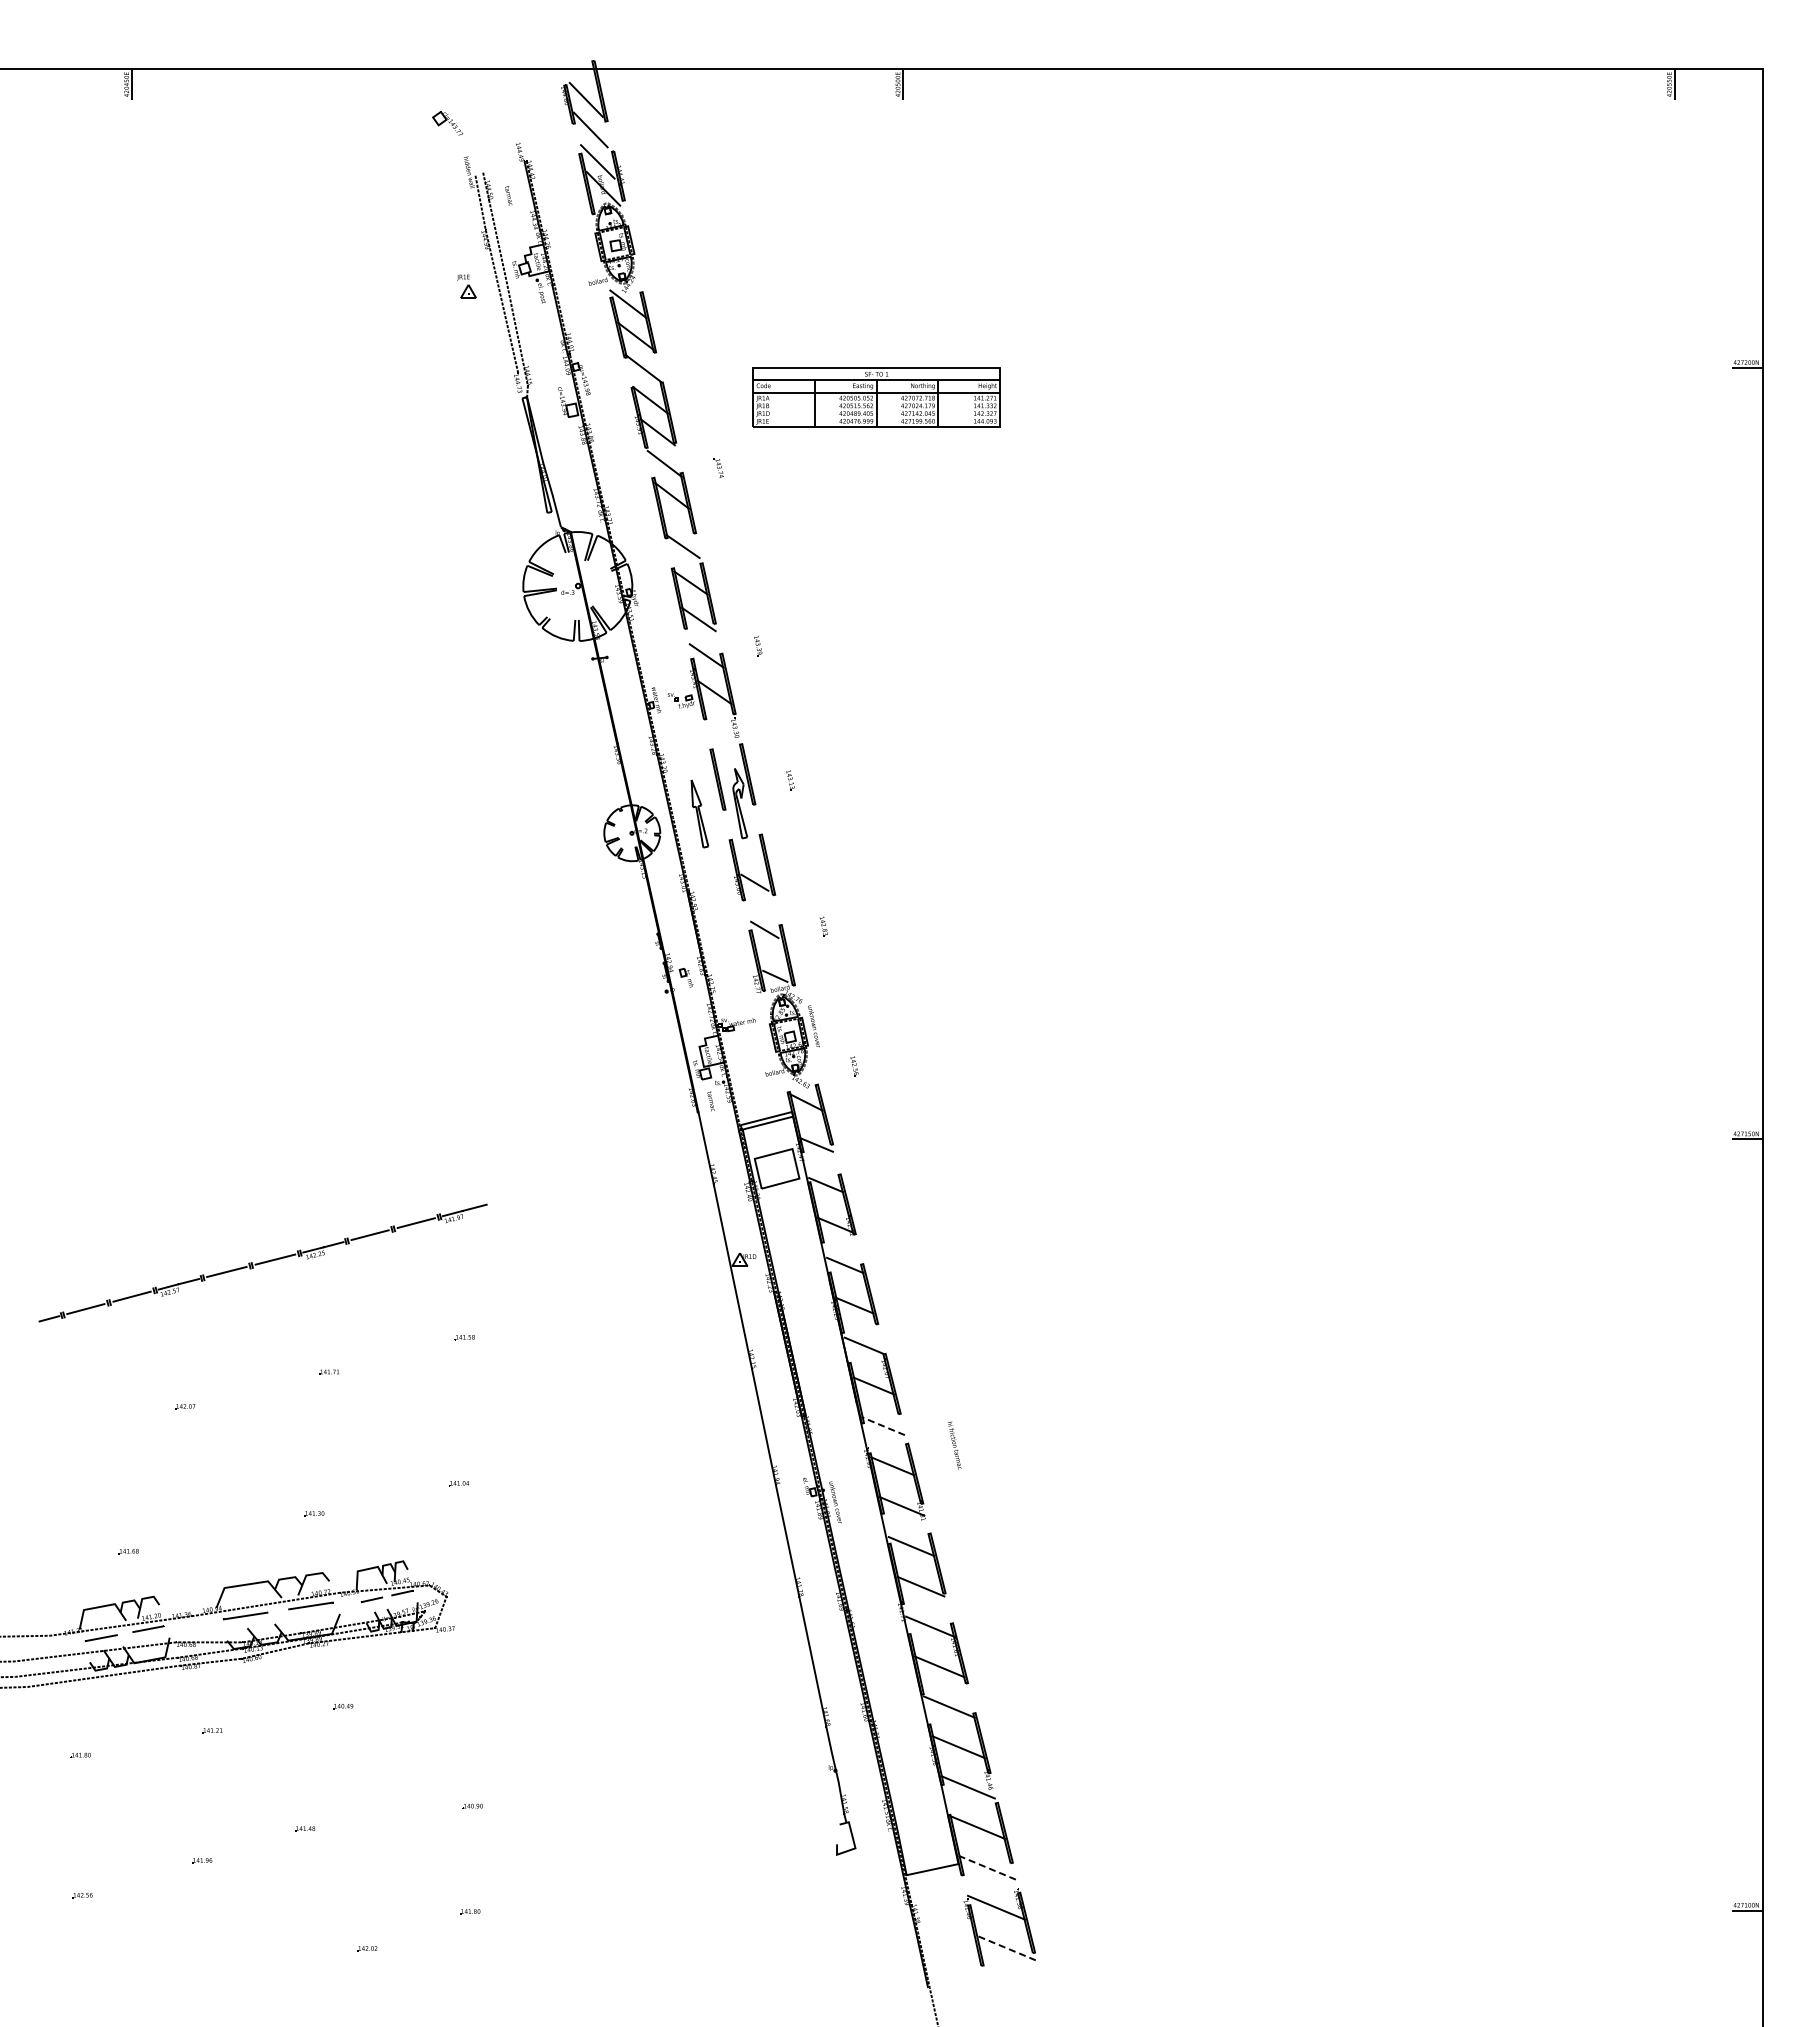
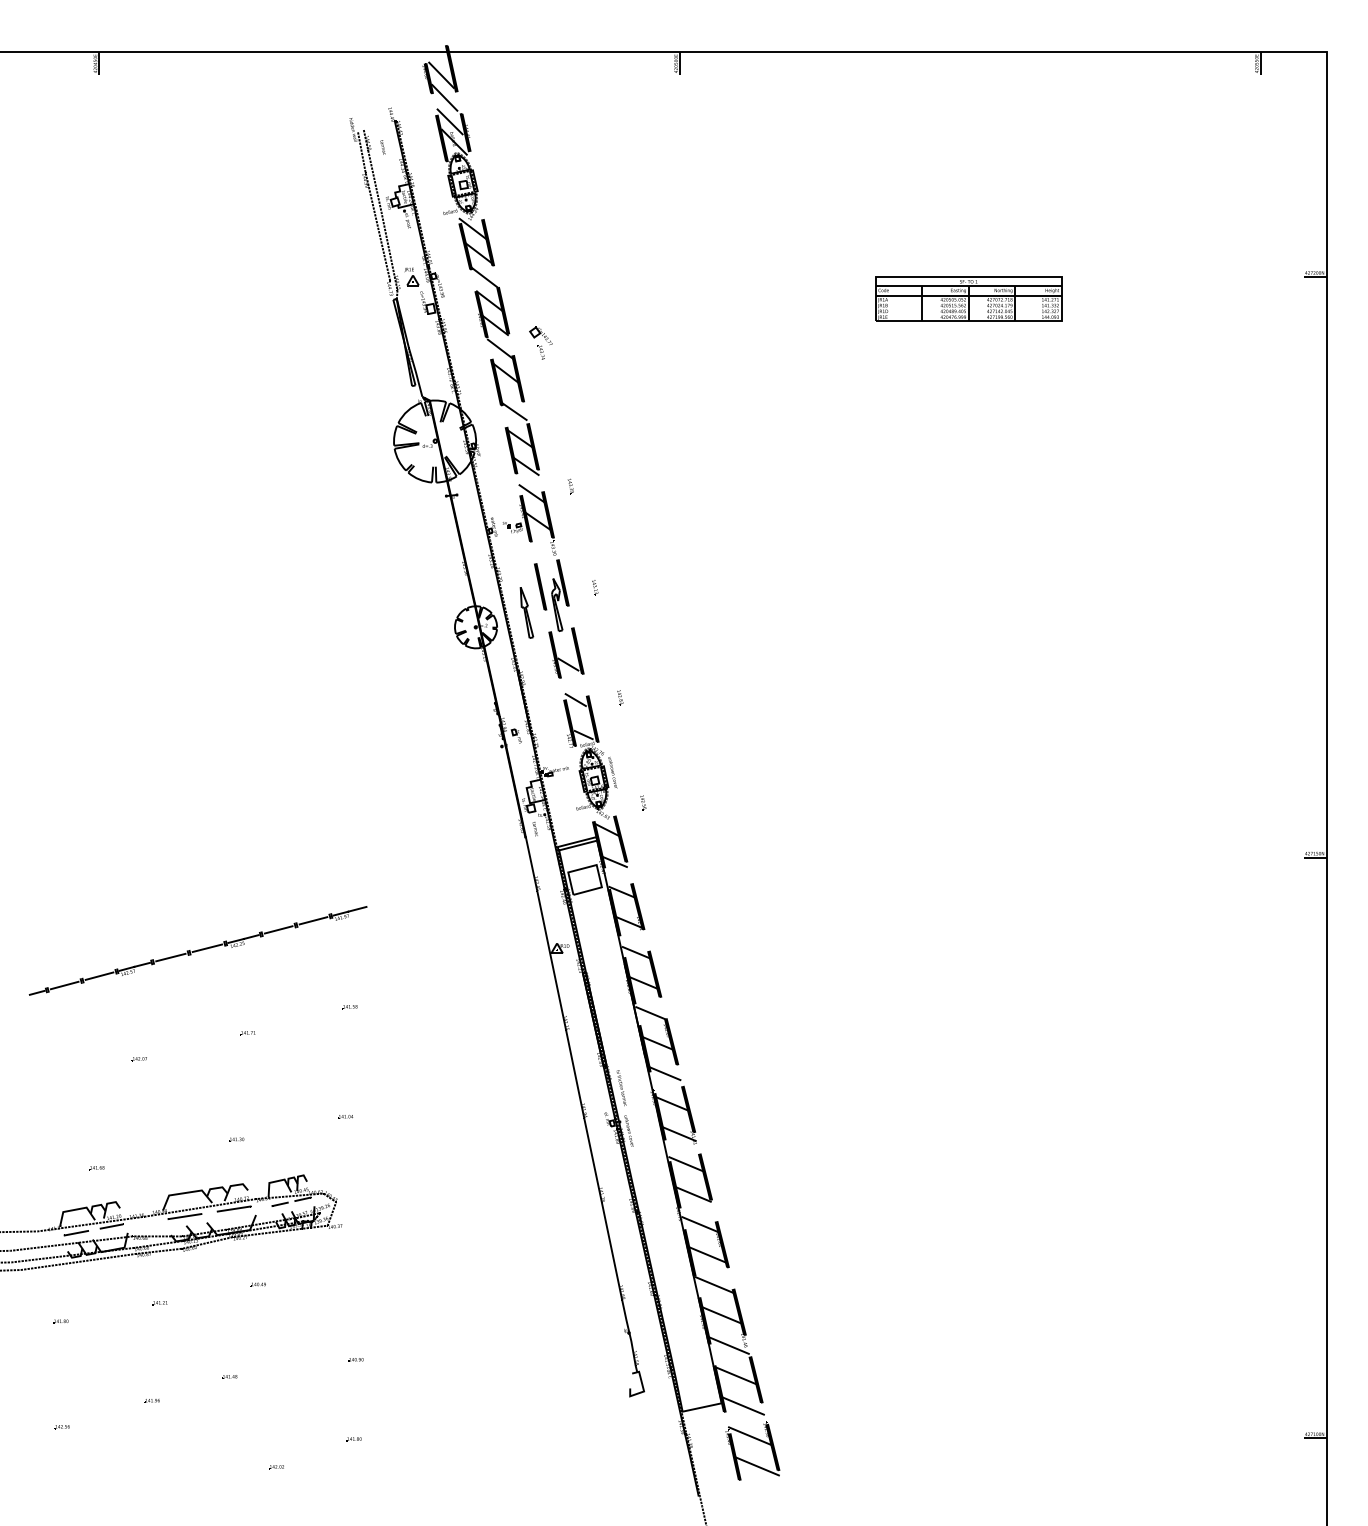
part: (447, 123) -> (540, 336), moved
part: (466, 286) -> (411, 276), moved
part: (876, 397) -> (968, 299), moved
line: (883, 1426) -> (665, 1073), dashed -> solid
text: (954, 1445) -> (621, 1088), moved
line: (986, 1867) -> (742, 1405), dashed -> solid
line: (1005, 1947) -> (757, 1466), dashed -> solid

